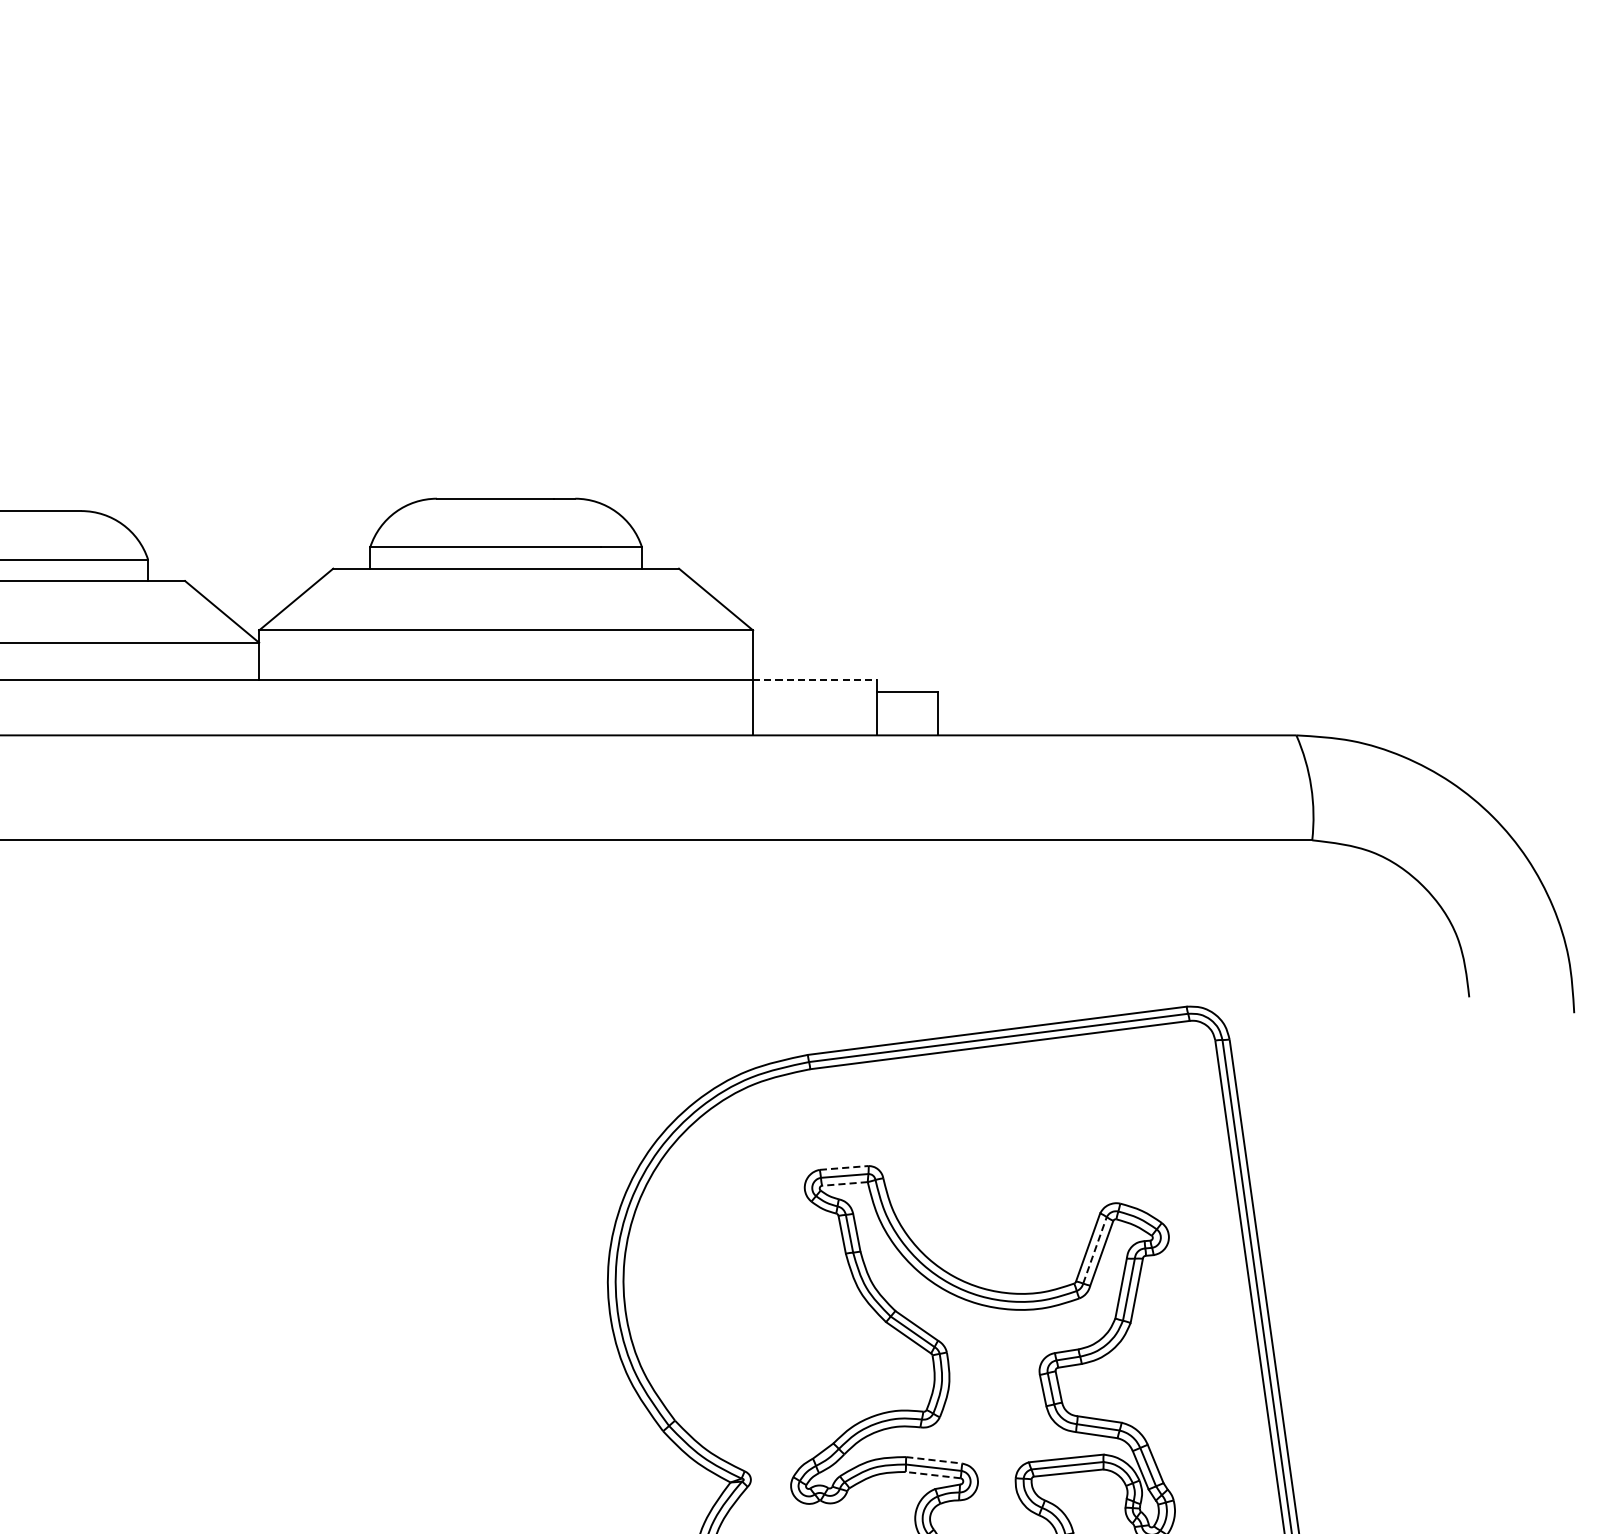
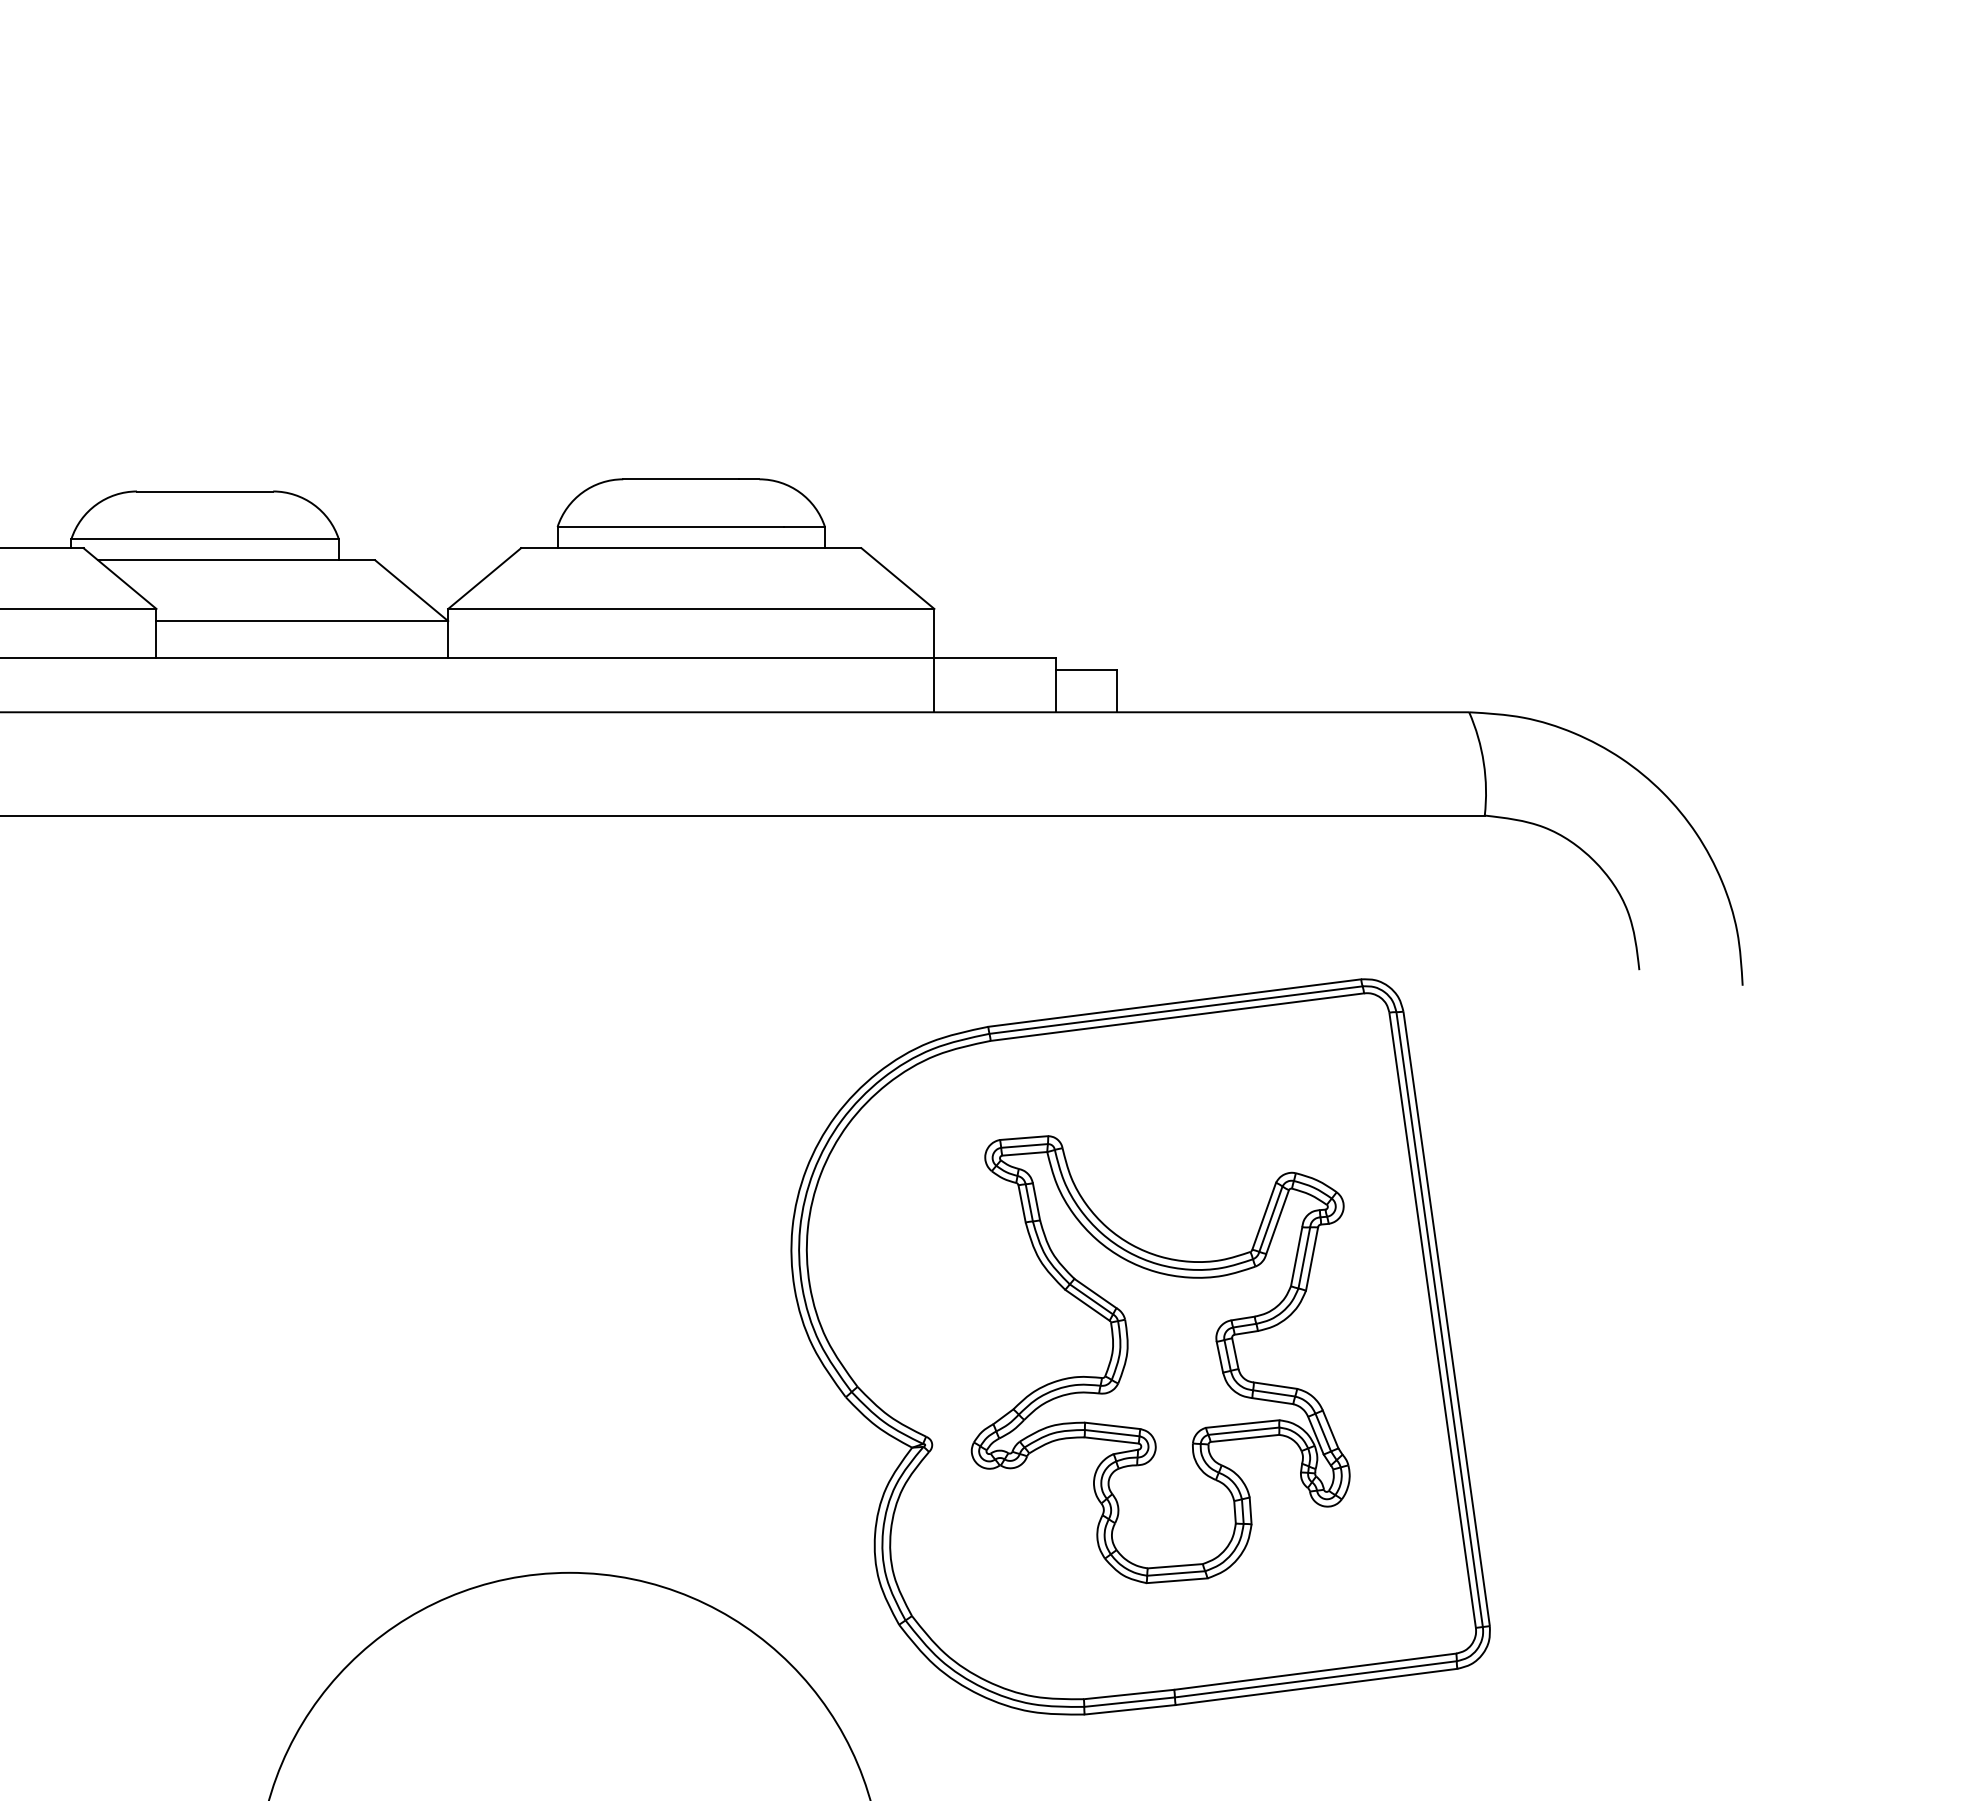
line: (815, 679) -> (995, 657), dashed -> solid
line: (844, 1168) -> (1024, 1138), dashed -> solid
line: (844, 1183) -> (1024, 1153), dashed -> solid
line: (1094, 1250) -> (1270, 1219), dashed -> solid
line: (934, 1459) -> (1112, 1425), dashed -> solid
line: (933, 1475) -> (1111, 1440), dashed -> solid

